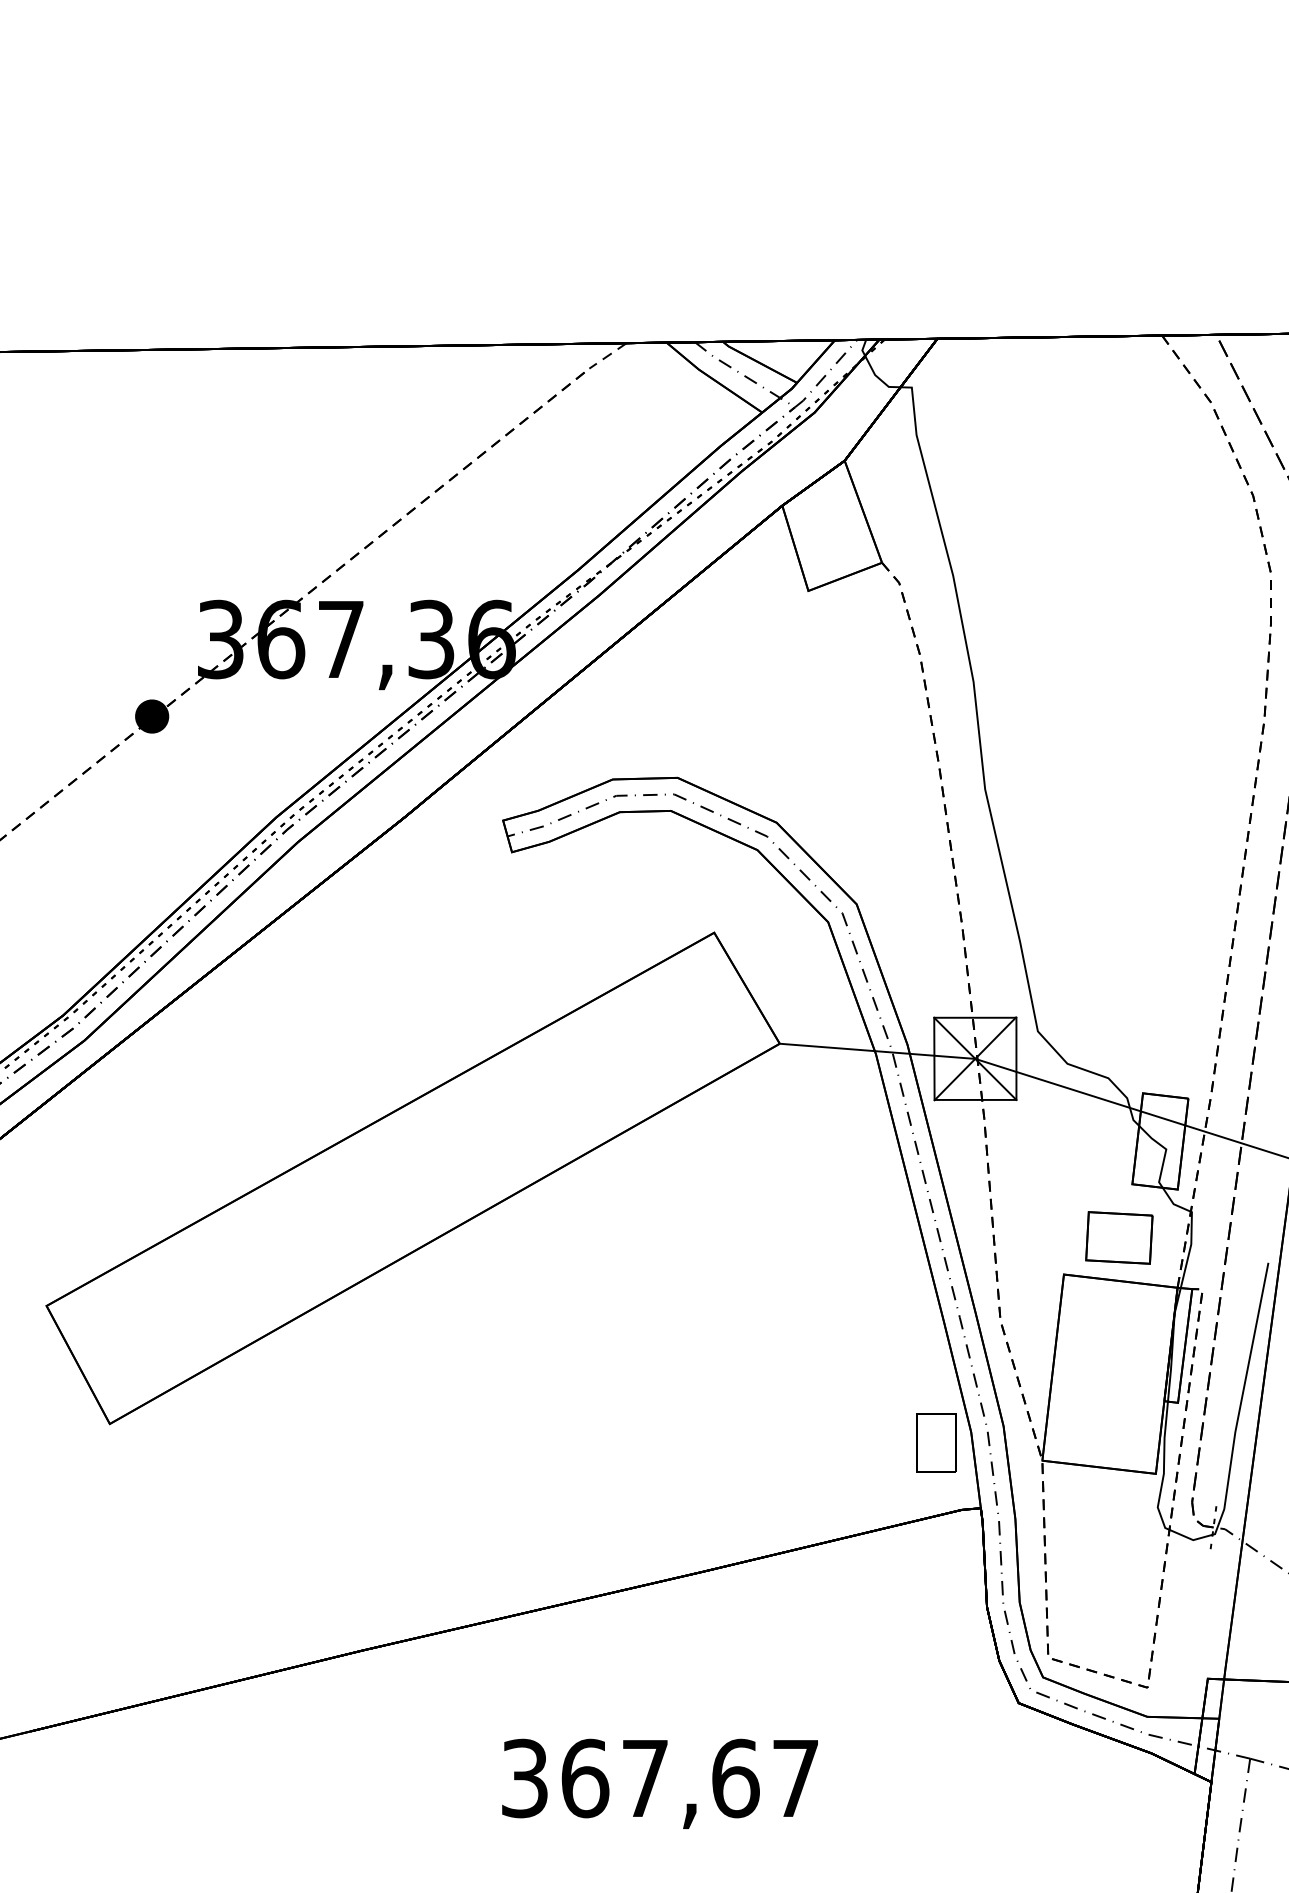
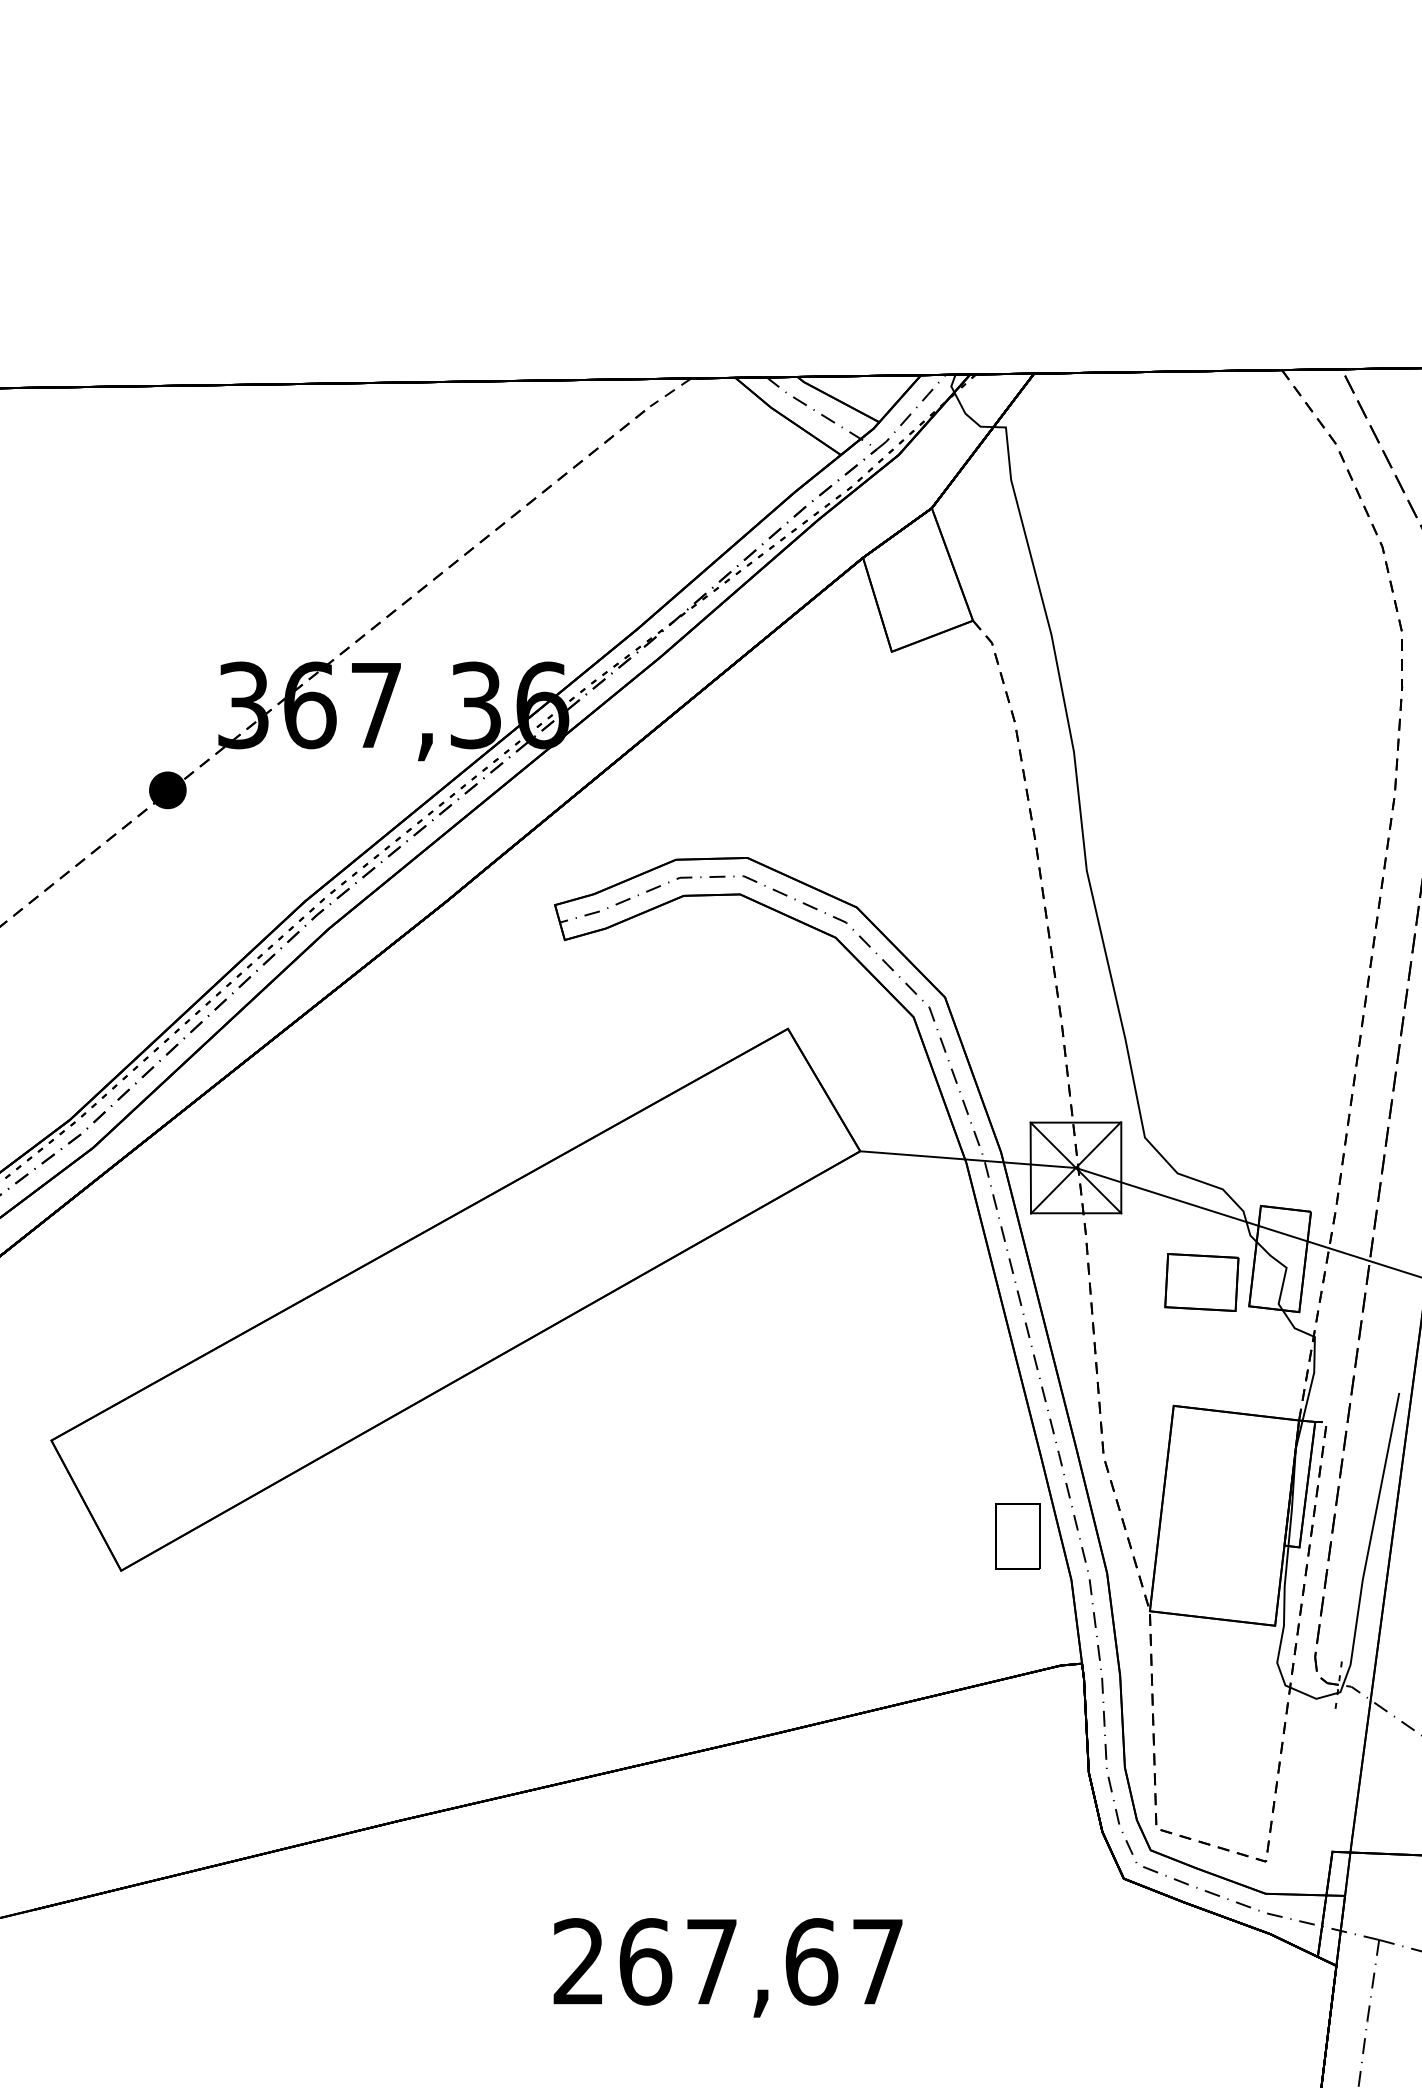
part: (1119, 1237) -> (1201, 1282), moved
part: (935, 1442) -> (1017, 1536), moved
text: (524, 1778) -> (578, 1961), 367,67 -> 267,67

